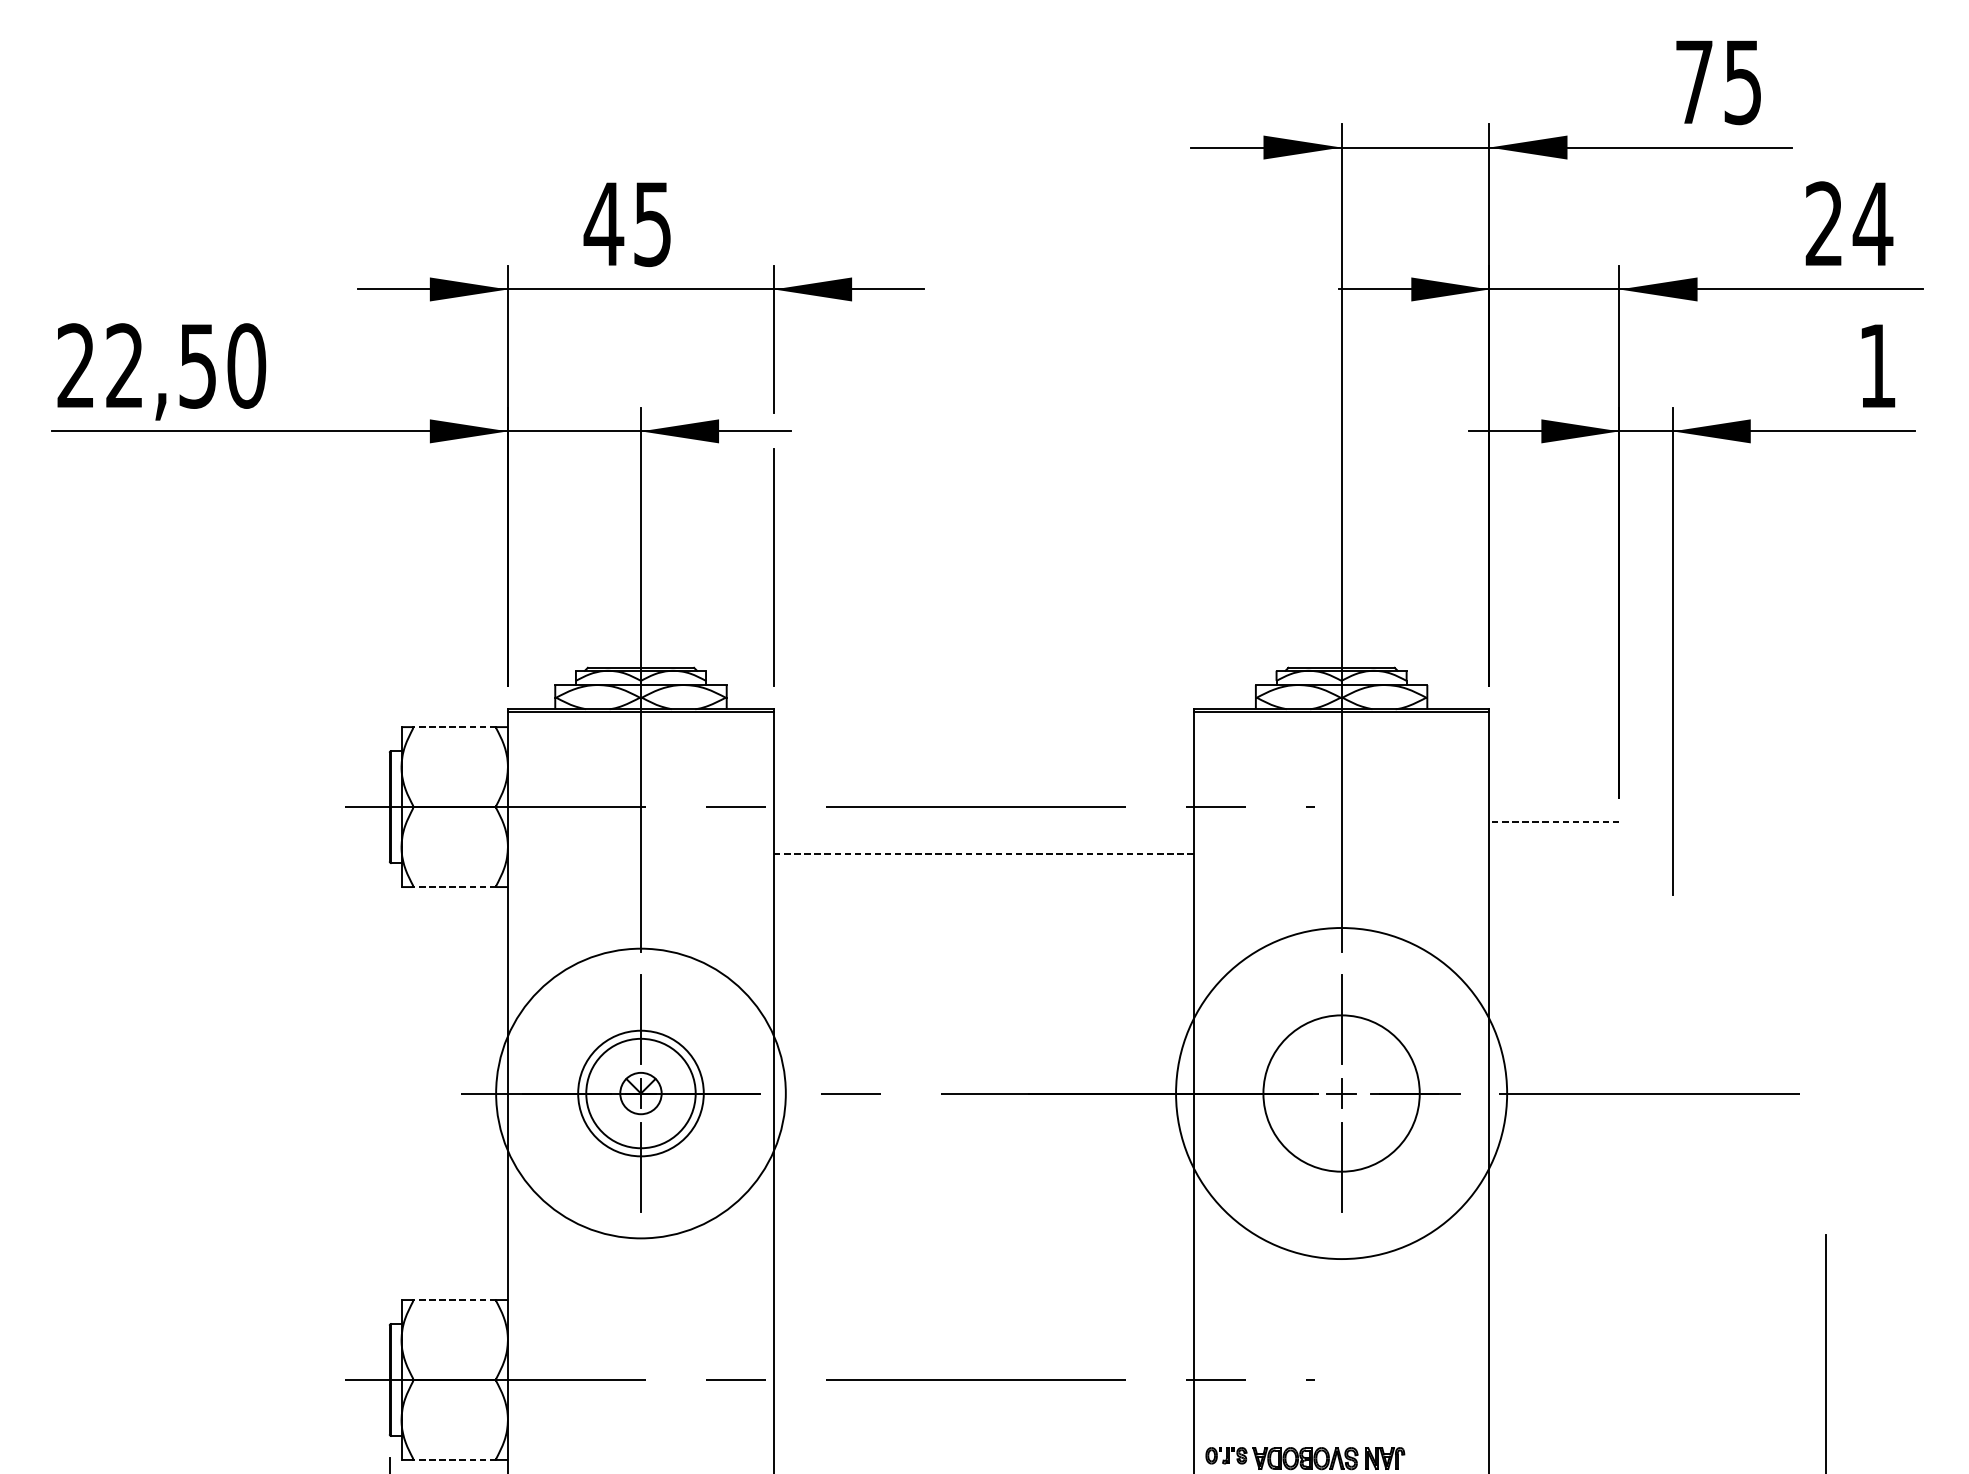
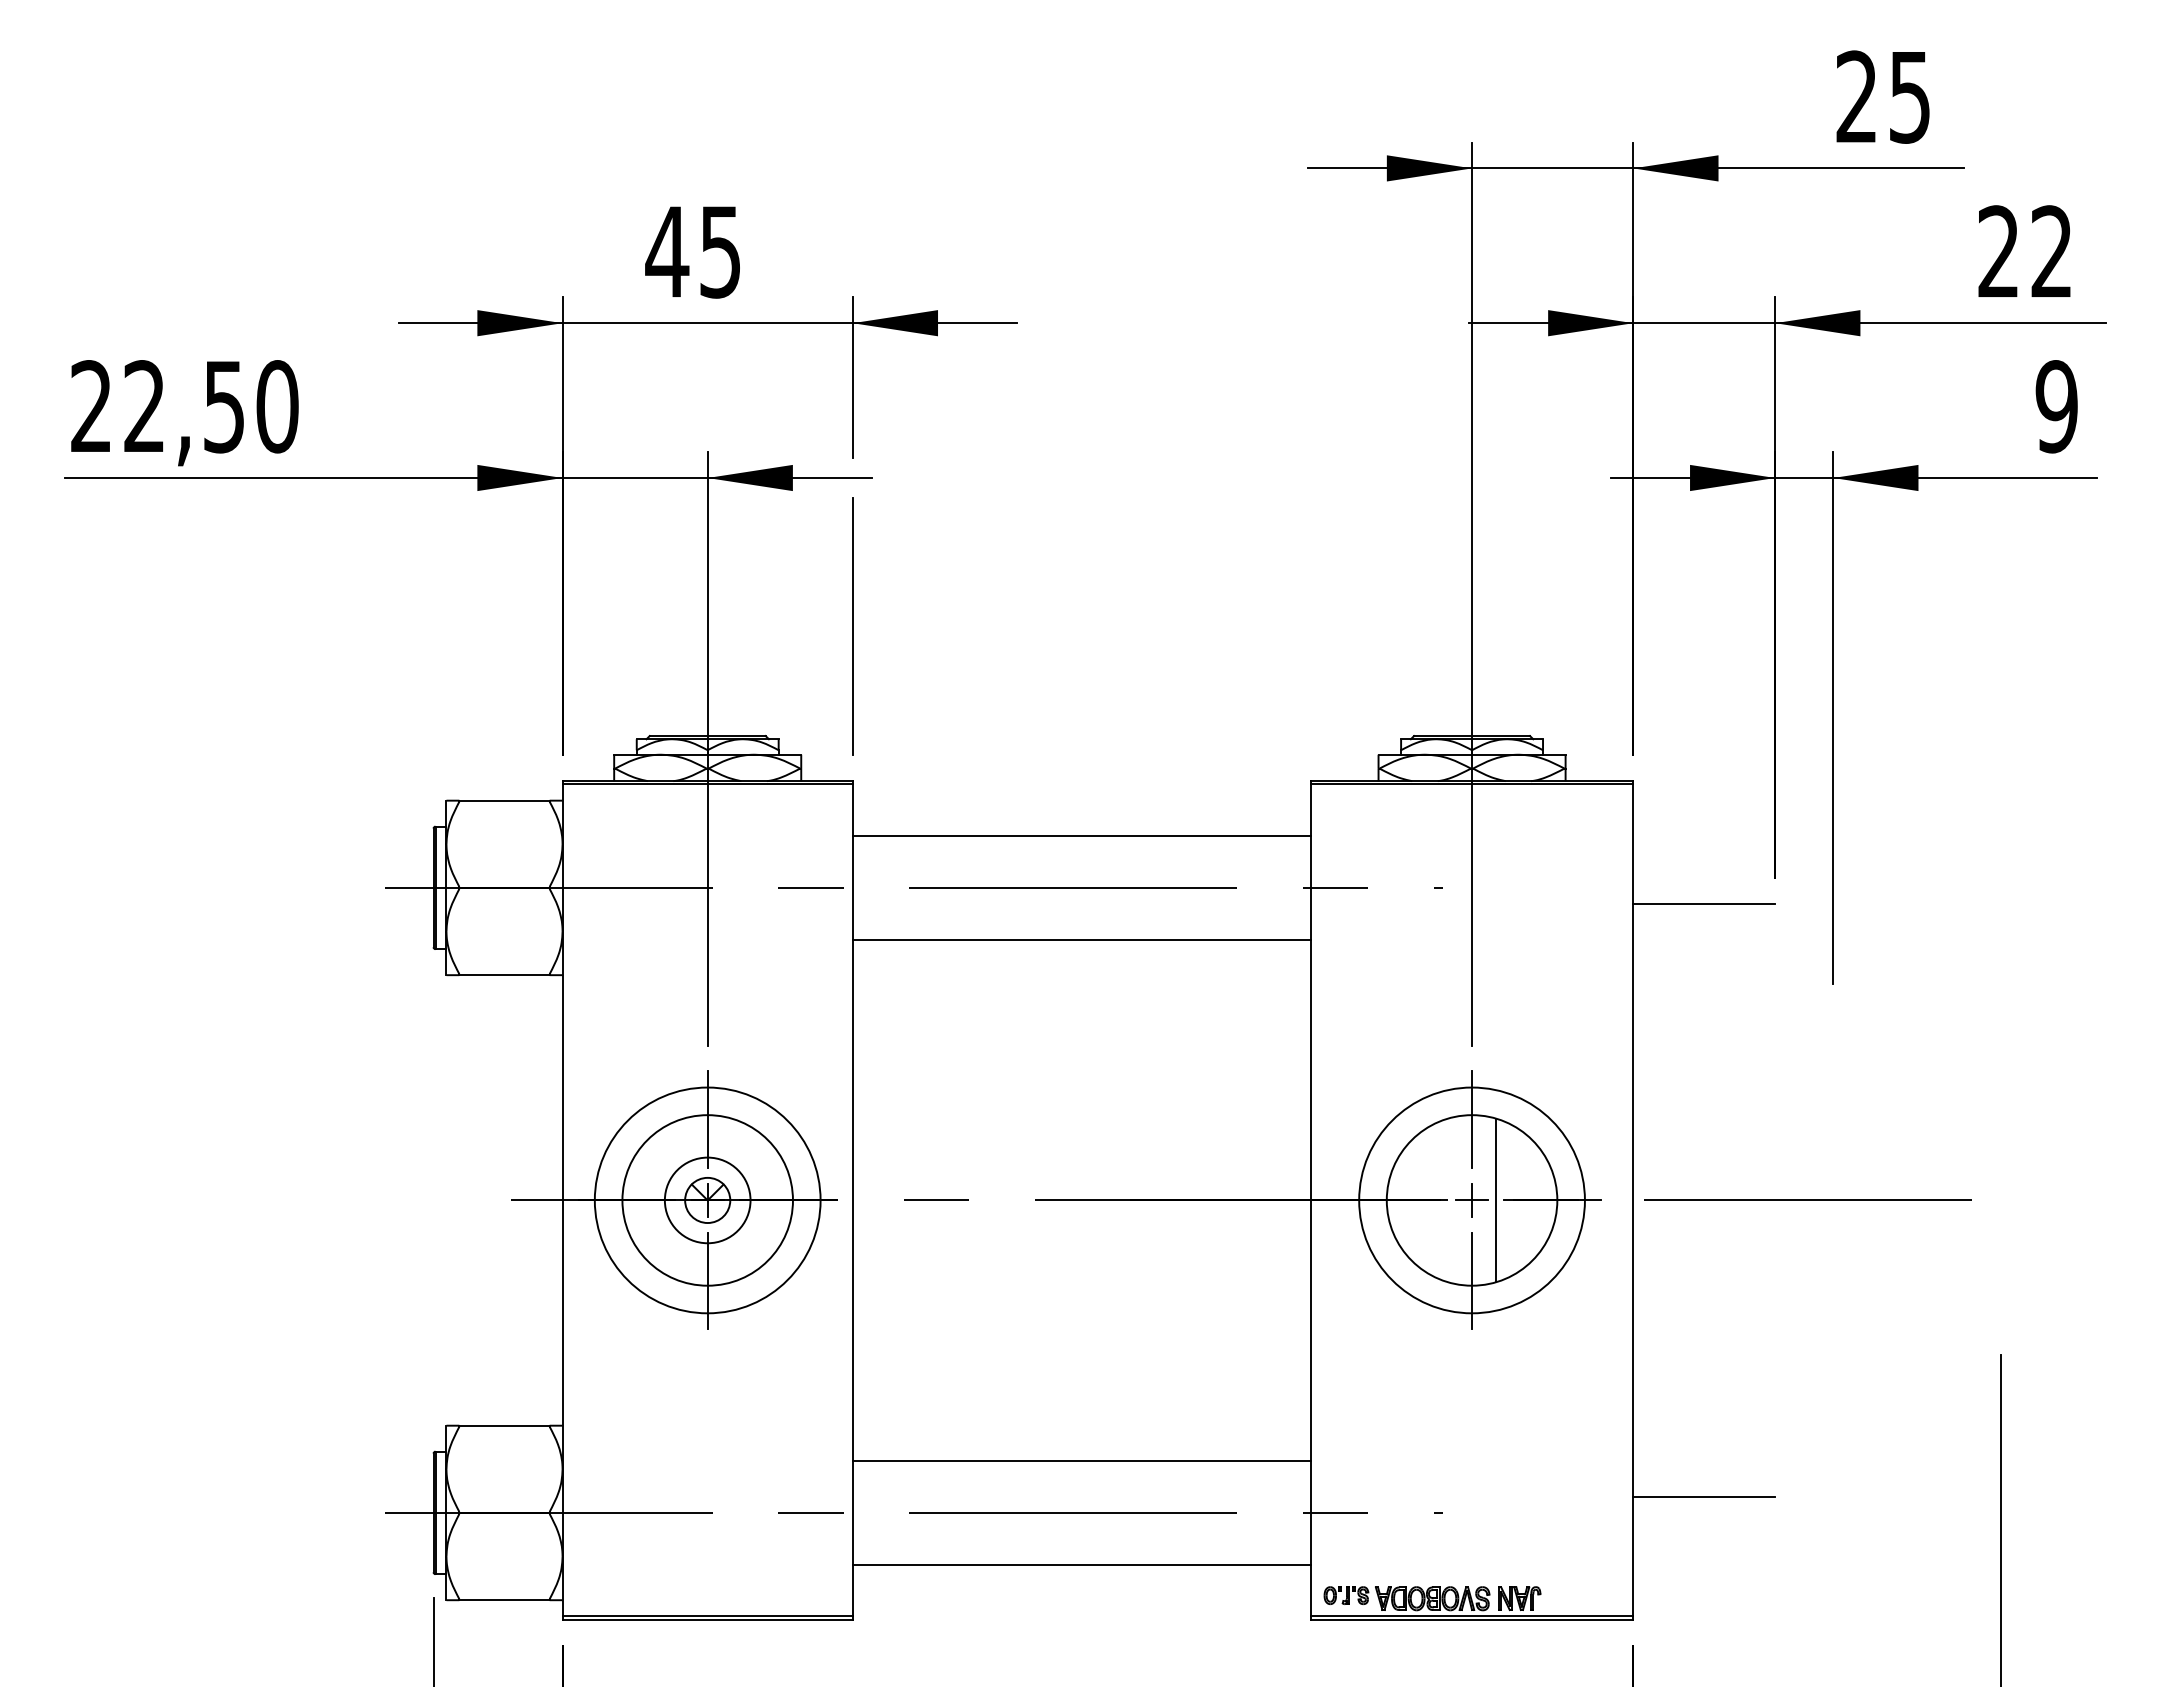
text: (1693, 81) -> (1856, 96), 75 -> 25
text: (1872, 222) -> (2051, 250), 24 -> 22
text: (1877, 365) -> (2056, 406), 1 -> 9
line: (454, 726) -> (504, 800), dashed -> solid
line: (983, 759) -> (1081, 836), added
line: (1554, 821) -> (1704, 903), dashed -> solid
line: (983, 854) -> (1081, 939), dashed -> solid
line: (454, 887) -> (504, 975), dashed -> solid
circle: (640, 1093) -> (707, 1200), size x0.62
circle: (640, 1093) -> (707, 1200), size x0.71
circle: (640, 1093) -> (707, 1200), size x1.43
circle: (1341, 1093) -> (1471, 1200), size x0.62
line: (1363, 1093) -> (1496, 1200), added
line: (454, 1299) -> (504, 1425), dashed -> solid
line: (983, 1332) -> (1081, 1461), added
line: (1554, 1365) -> (1704, 1497), added
line: (983, 1427) -> (1081, 1564), added
line: (454, 1460) -> (504, 1600), dashed -> solid

